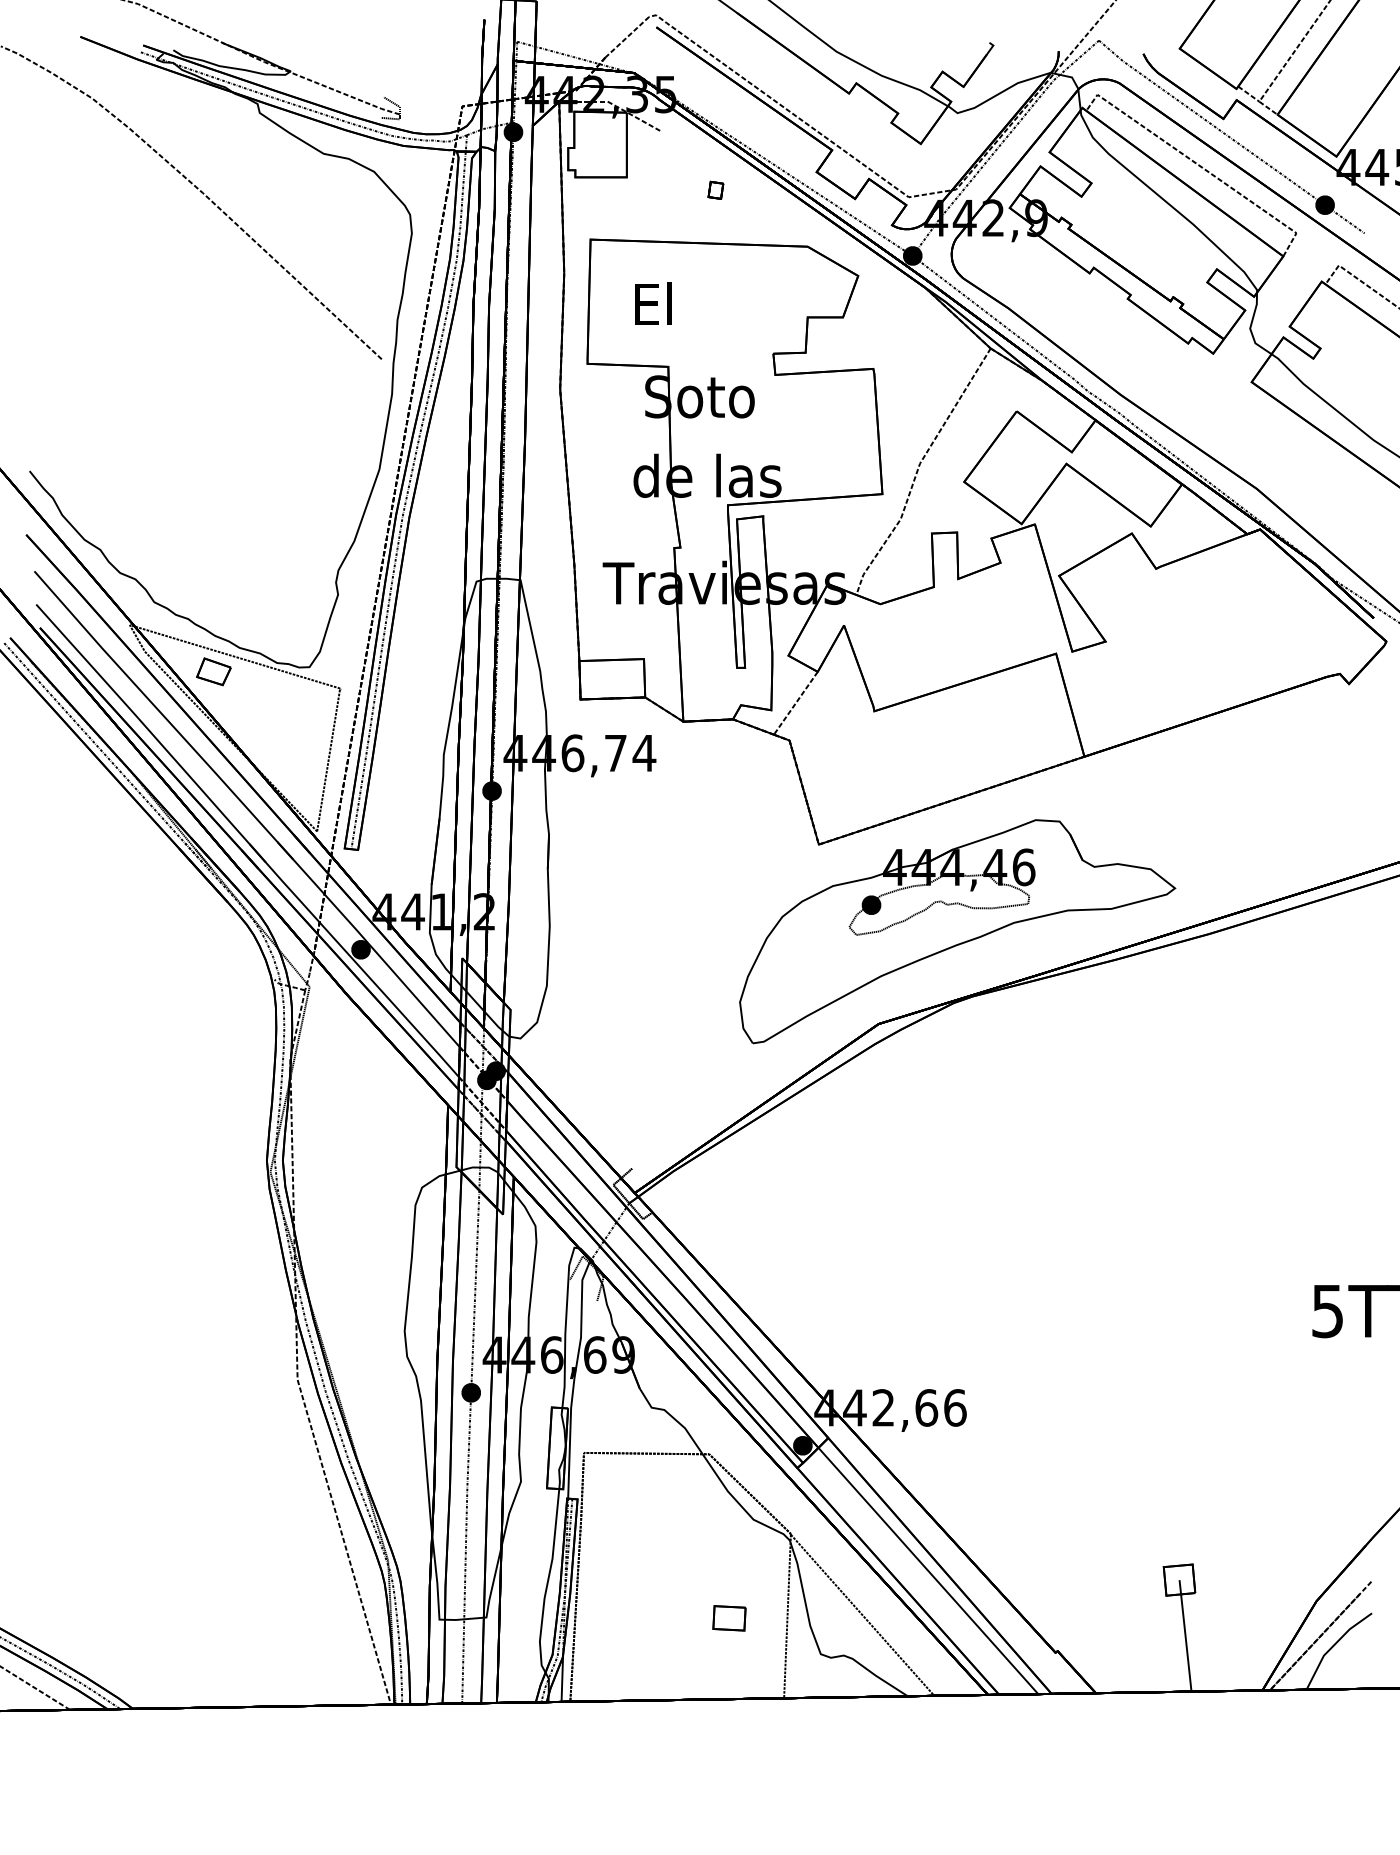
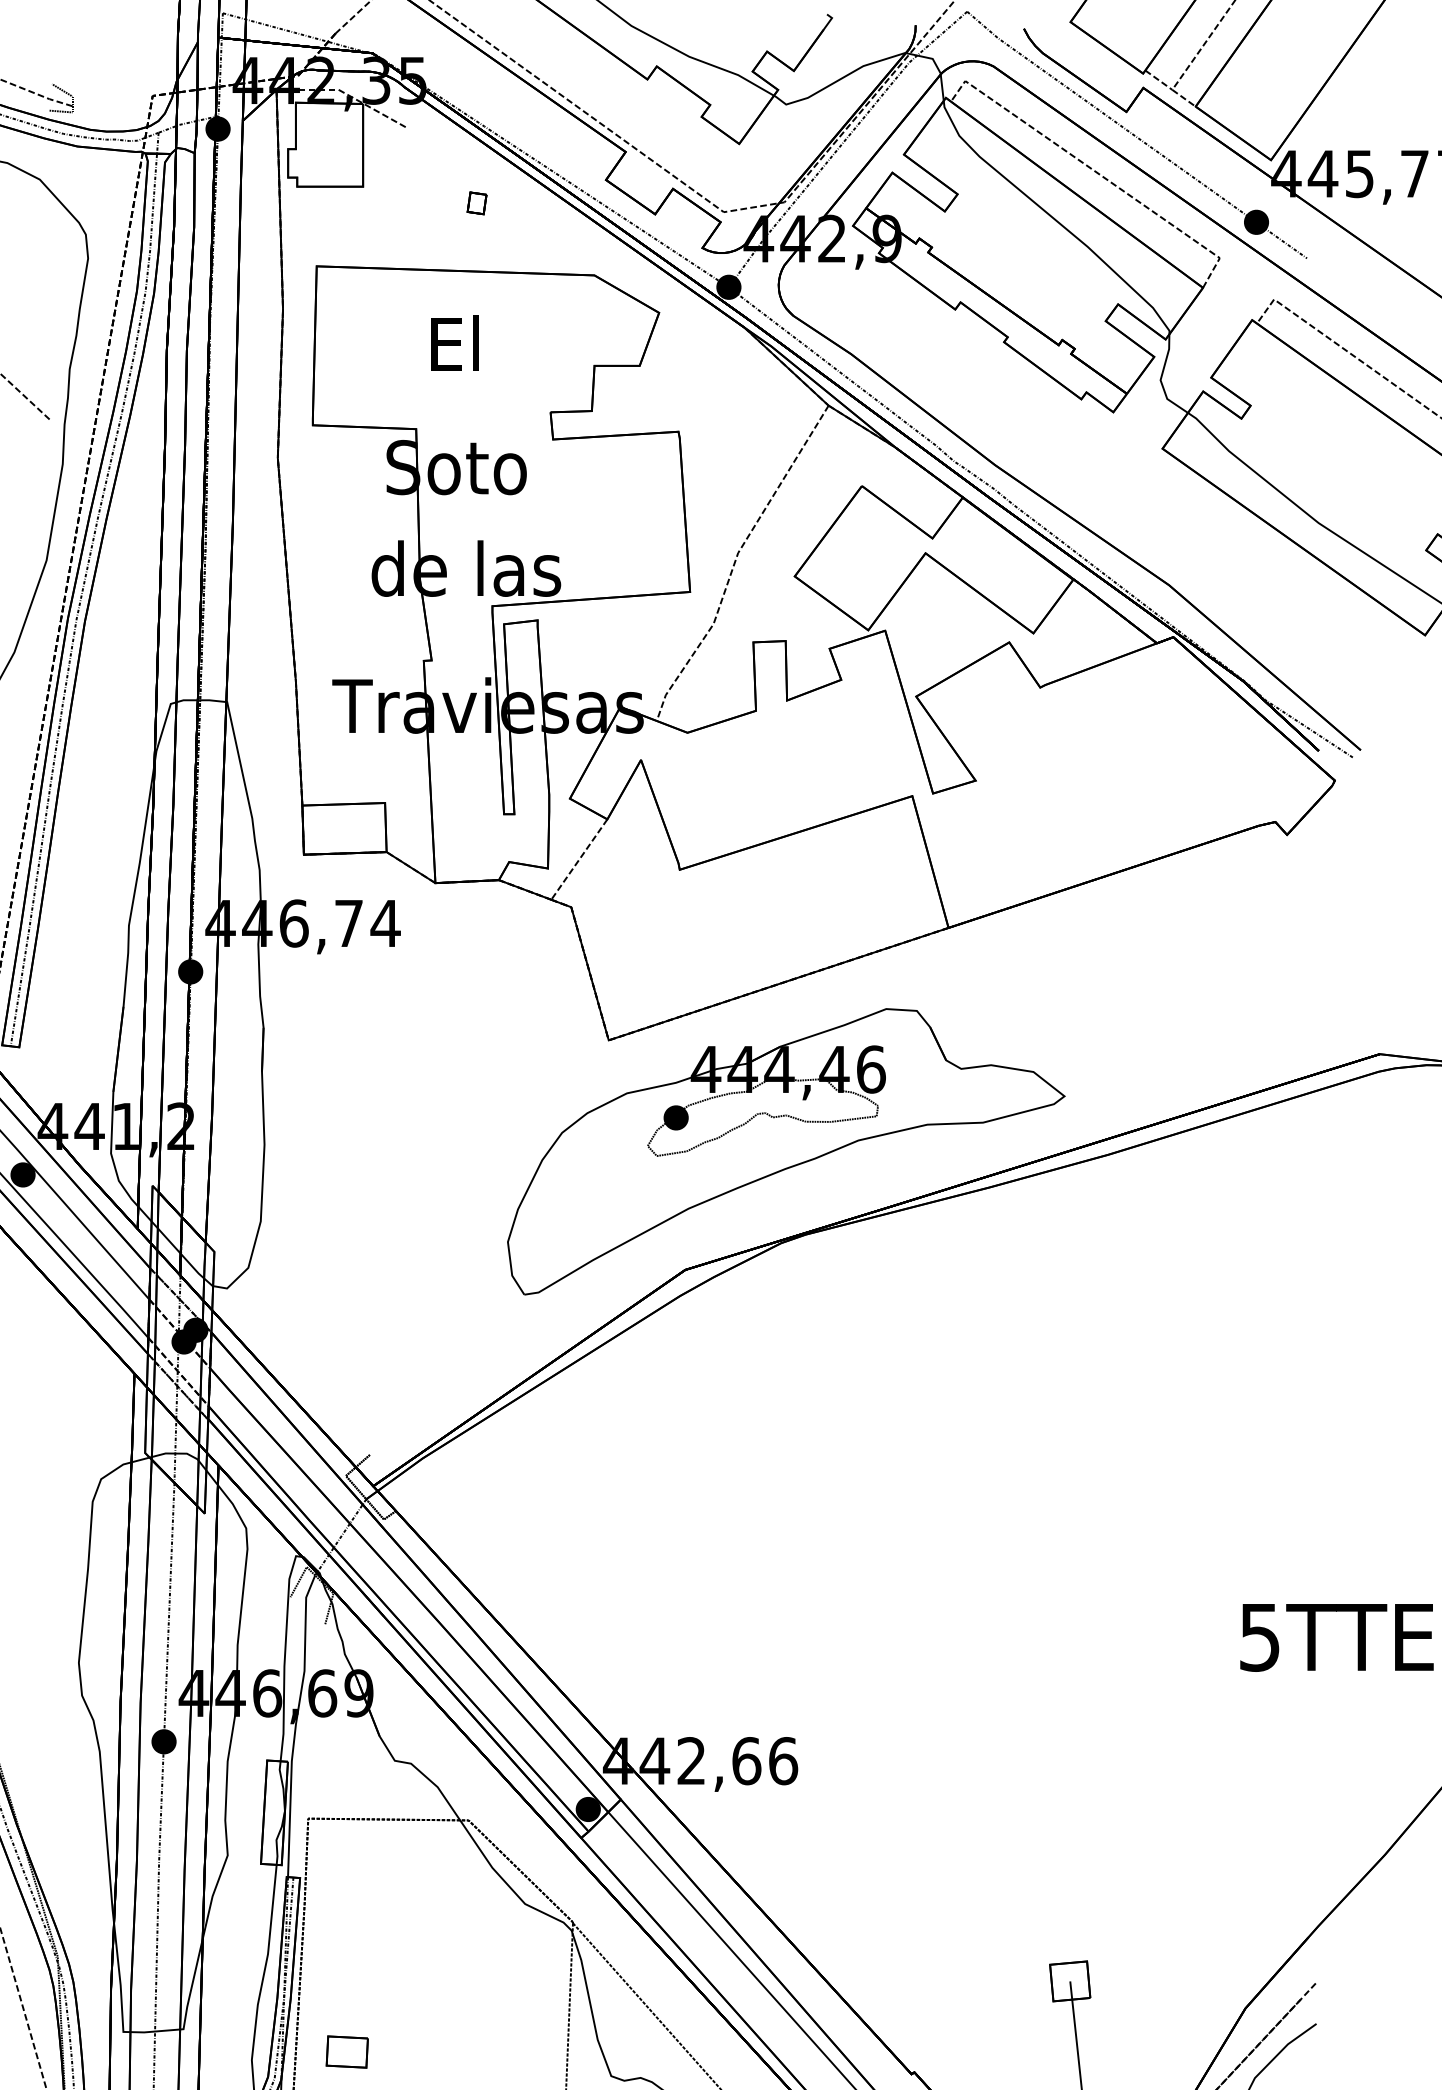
text: (653, 303) -> (454, 342), moved
part: (729, 1618) -> (347, 2052), moved

